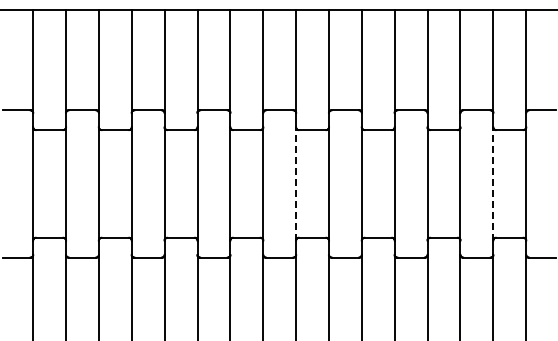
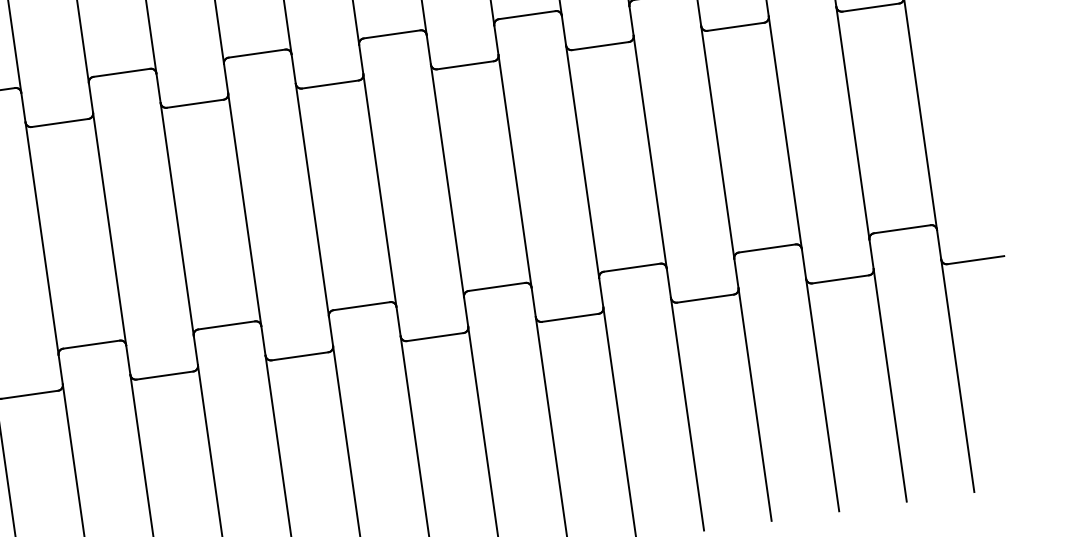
line: (296, 183) -> (448, 179), dashed -> solid
line: (493, 183) -> (853, 122), dashed -> solid

